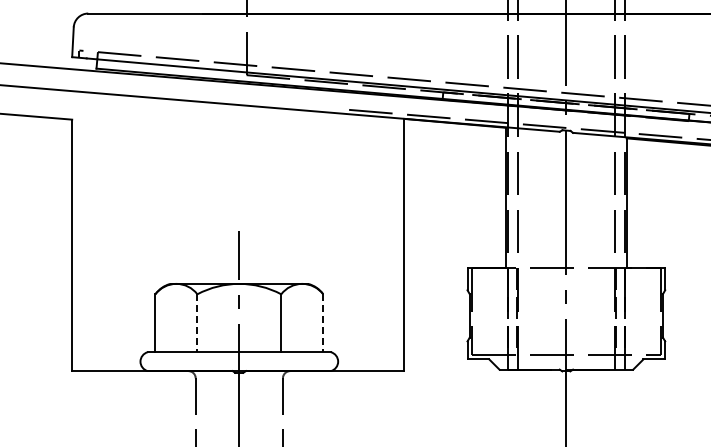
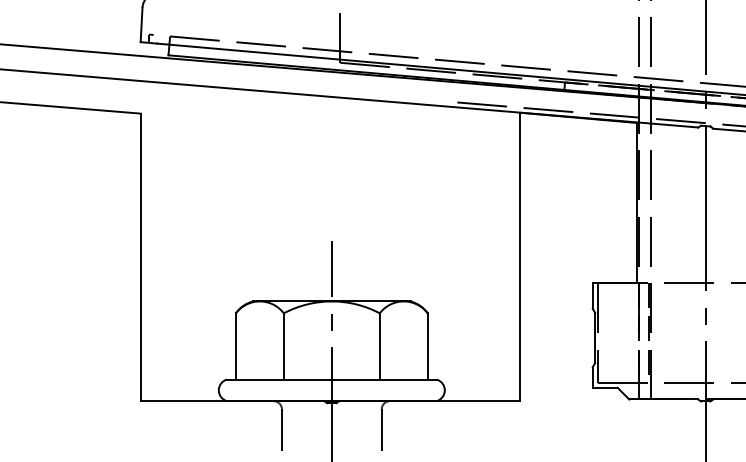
line: (197, 323) -> (283, 346), dashed -> solid
line: (323, 323) -> (428, 346), dashed -> solid

